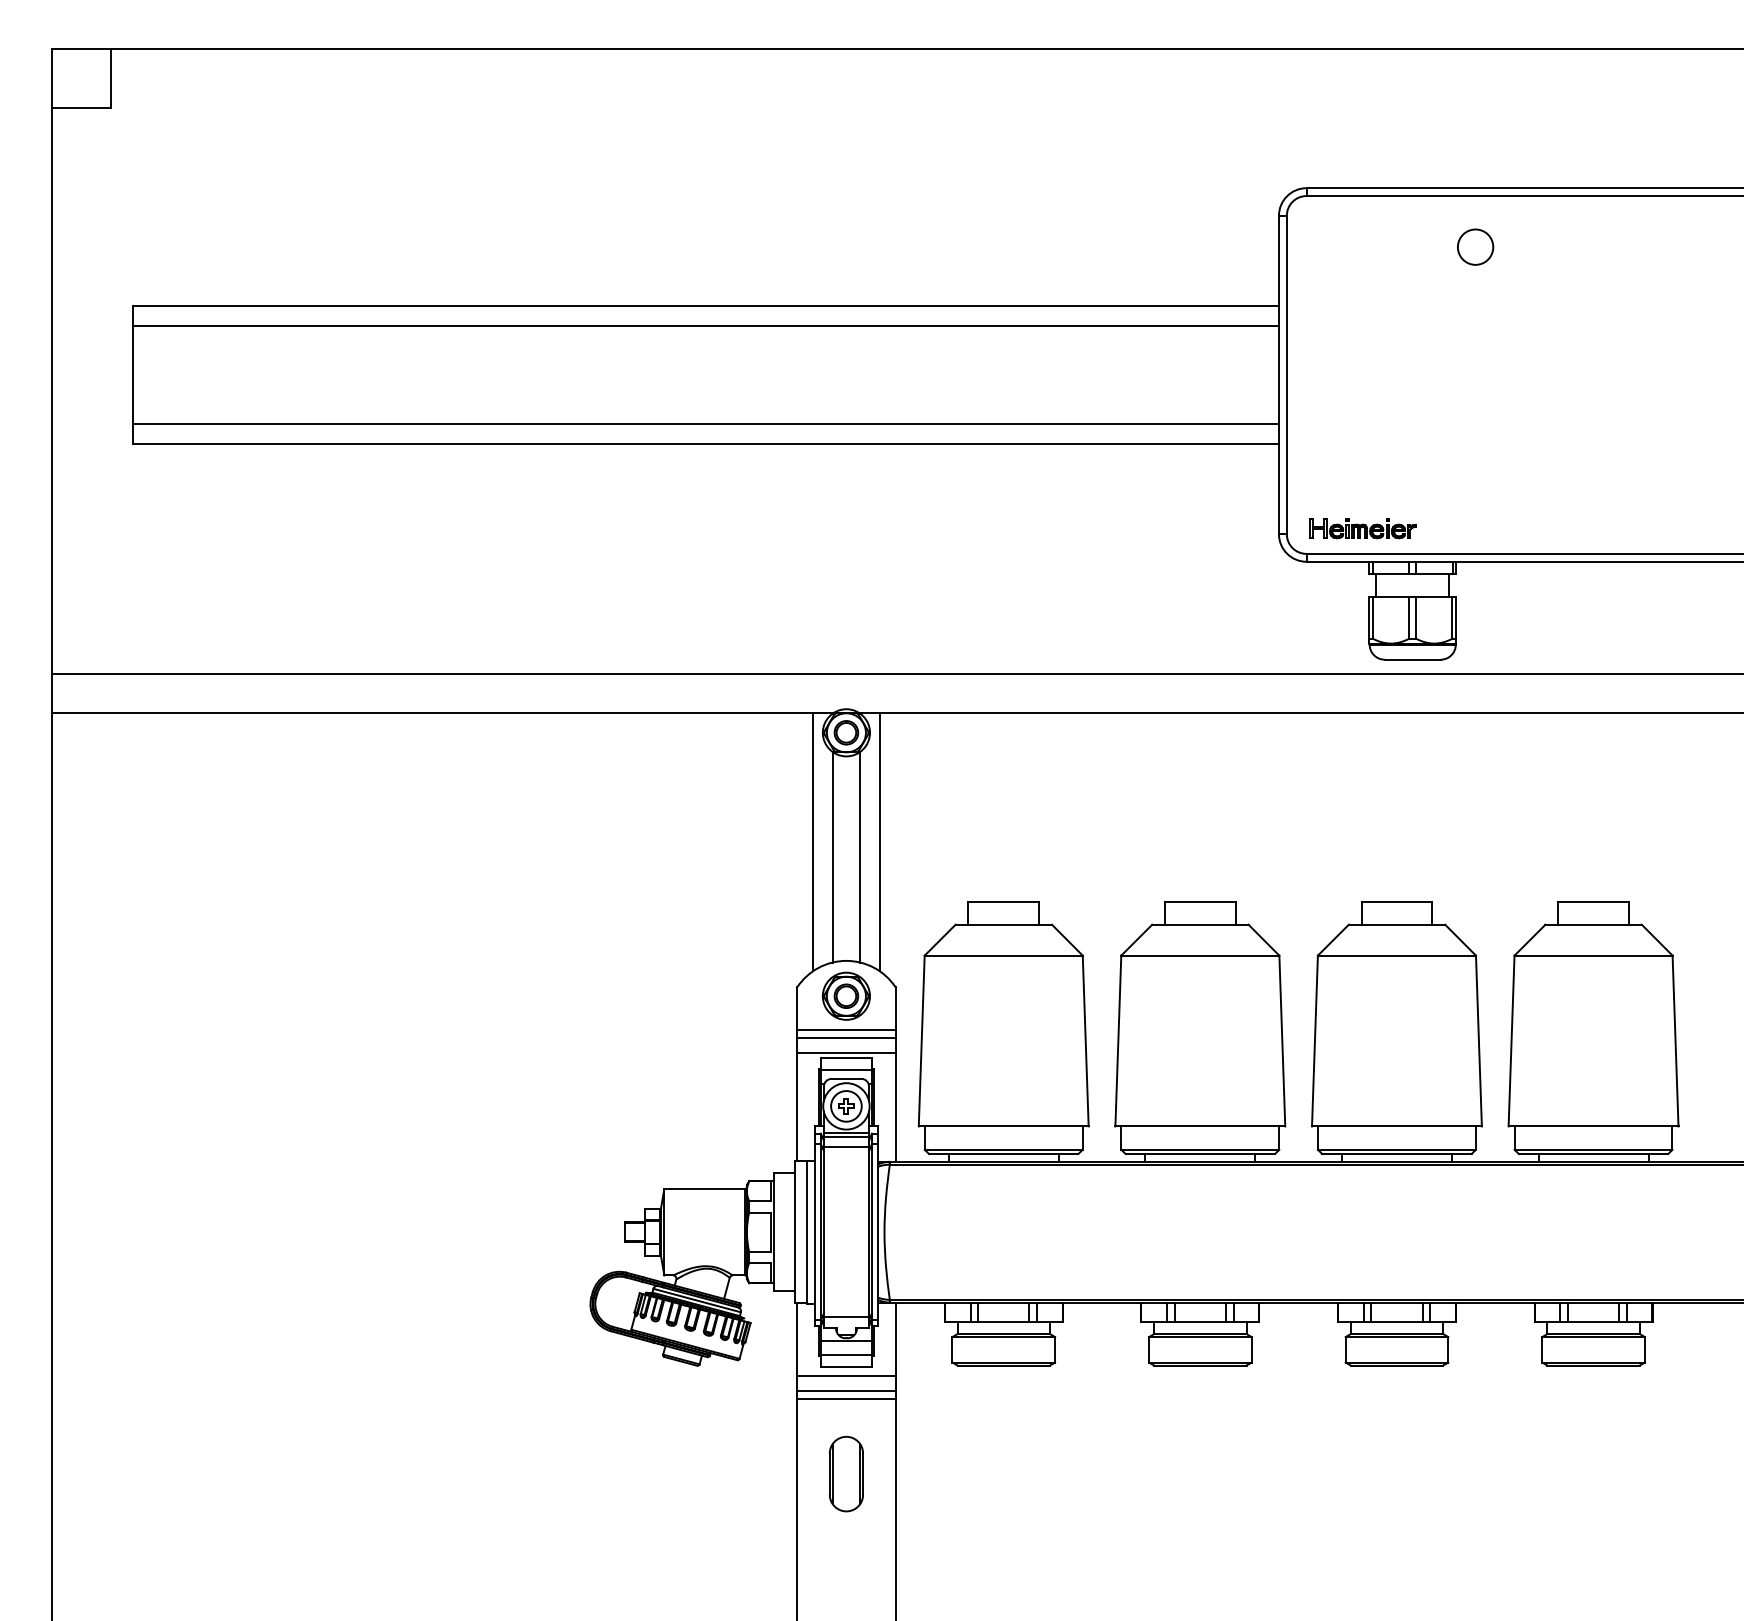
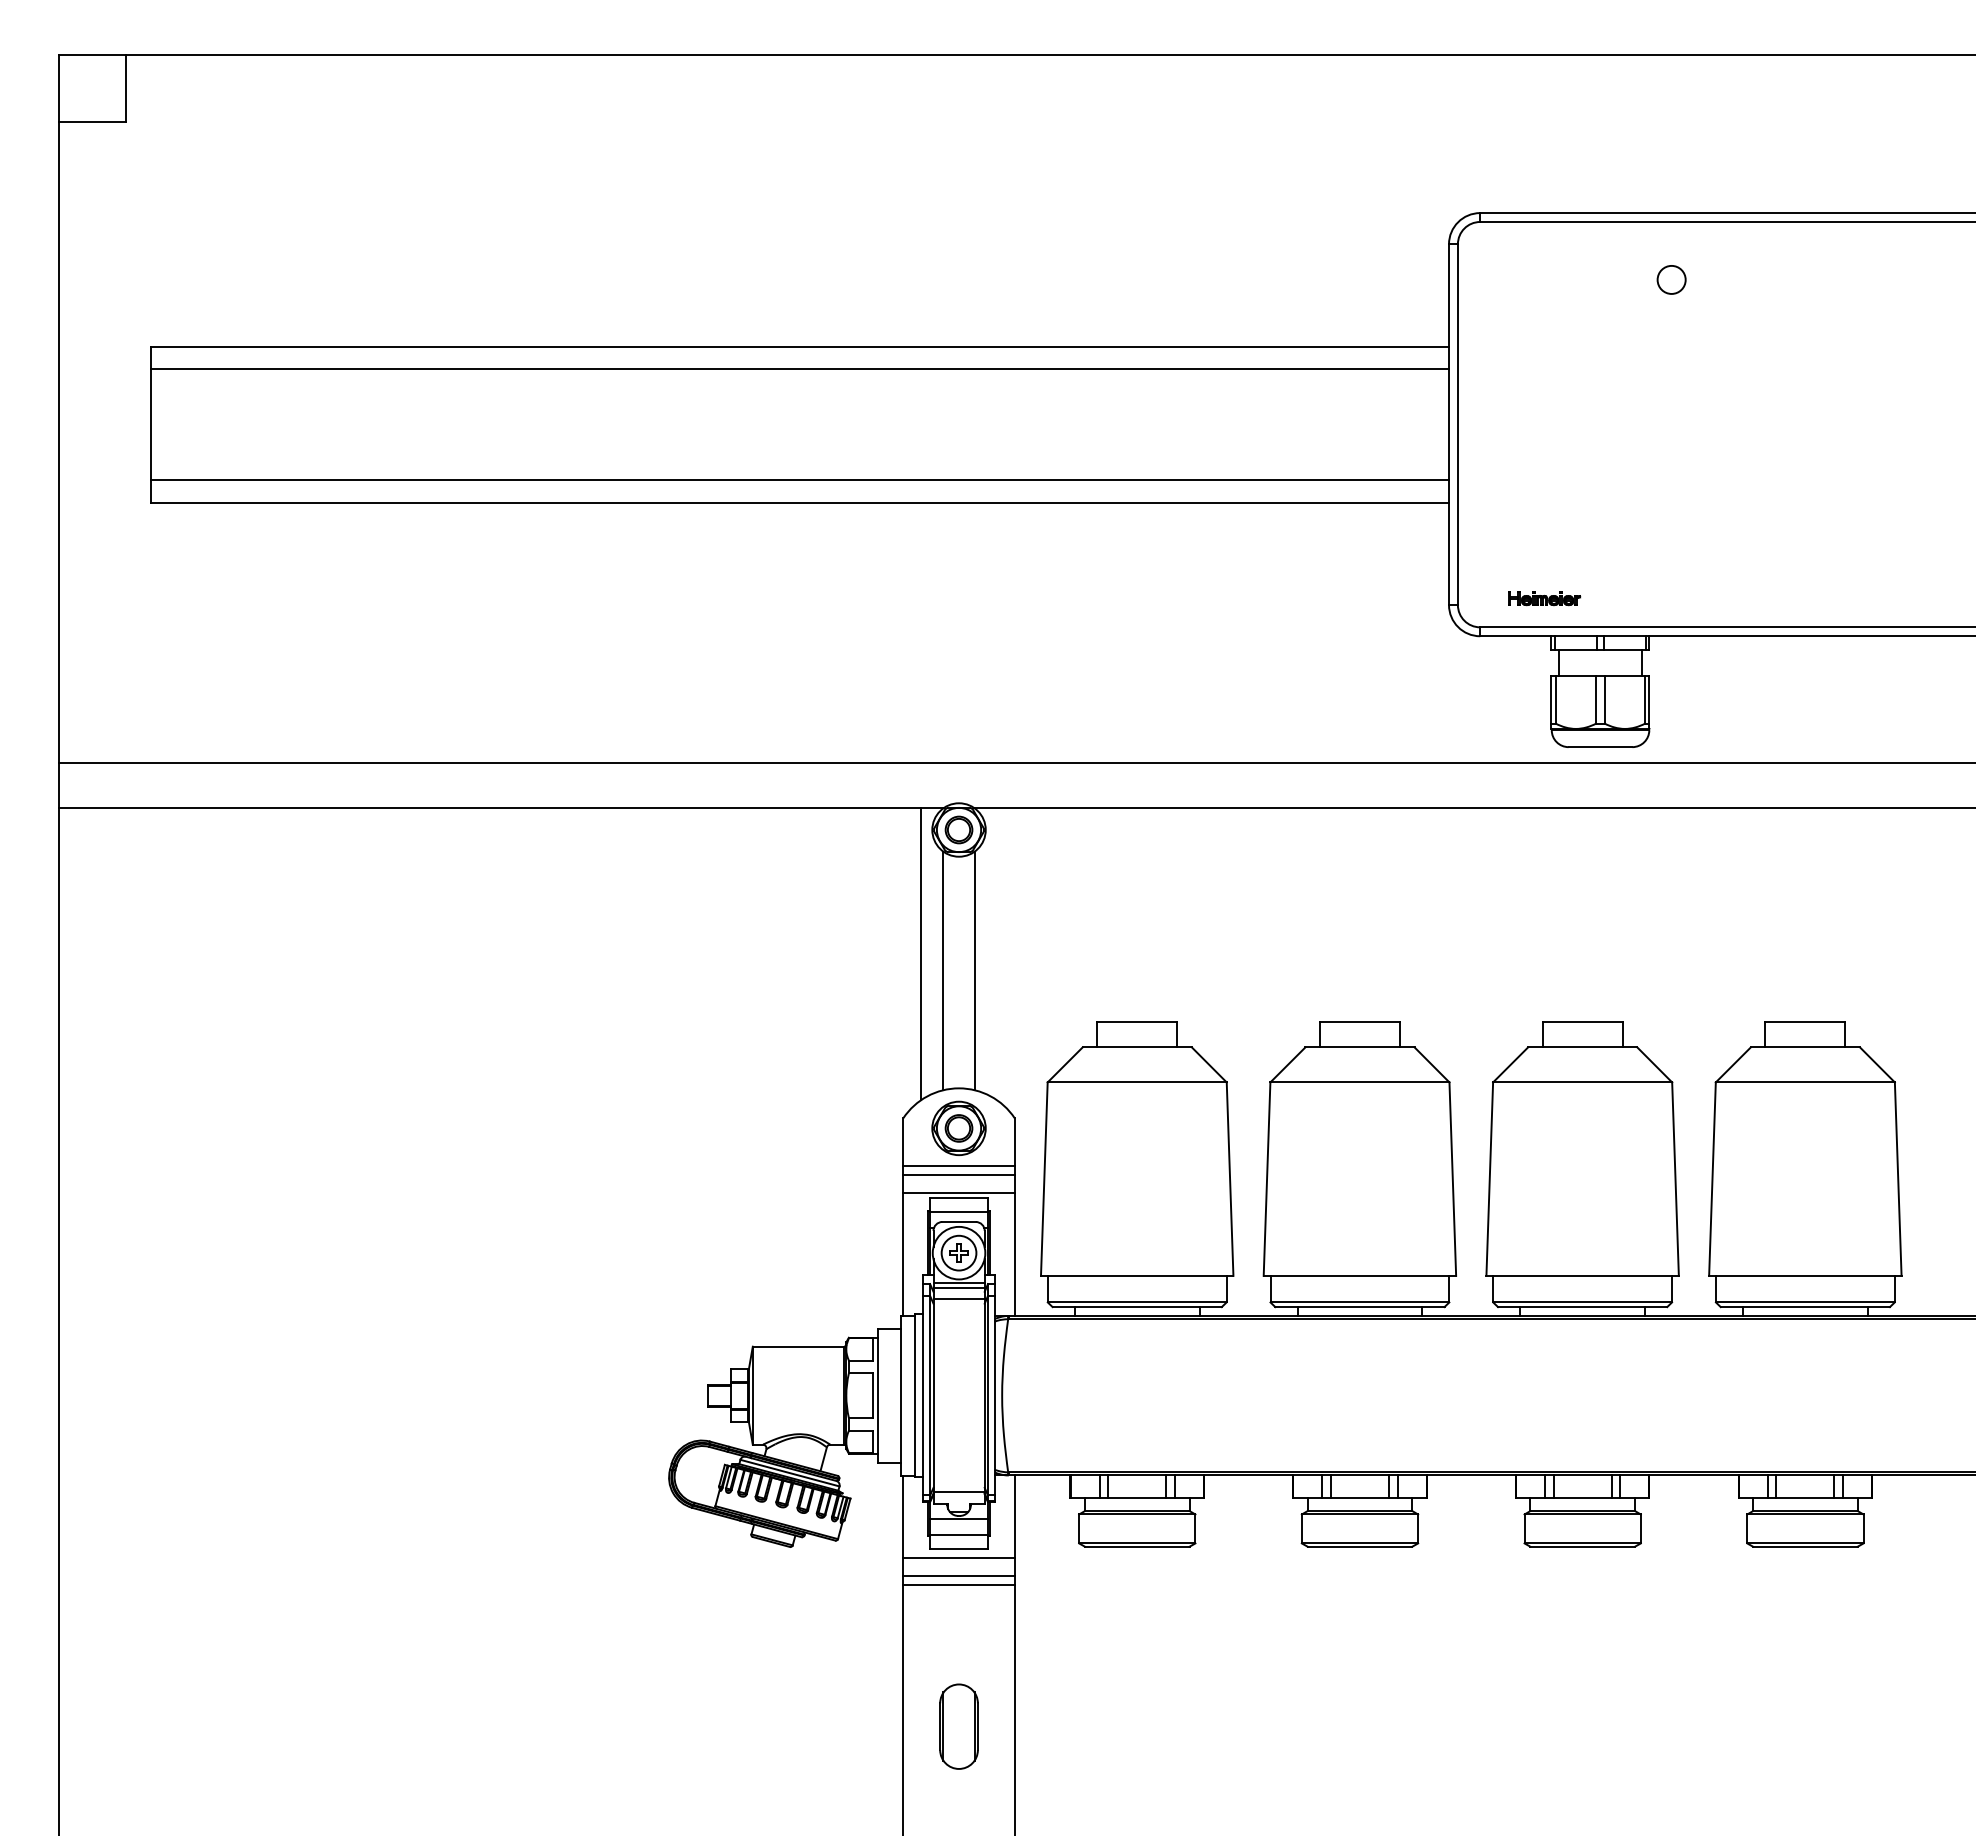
circle: (1475, 246) -> (1671, 279), size x0.7
part: (1363, 528) -> (1544, 598), size x0.6
line: (879, 841) -> (996, 953), removed
part: (845, 1473) -> (958, 1726), moved

